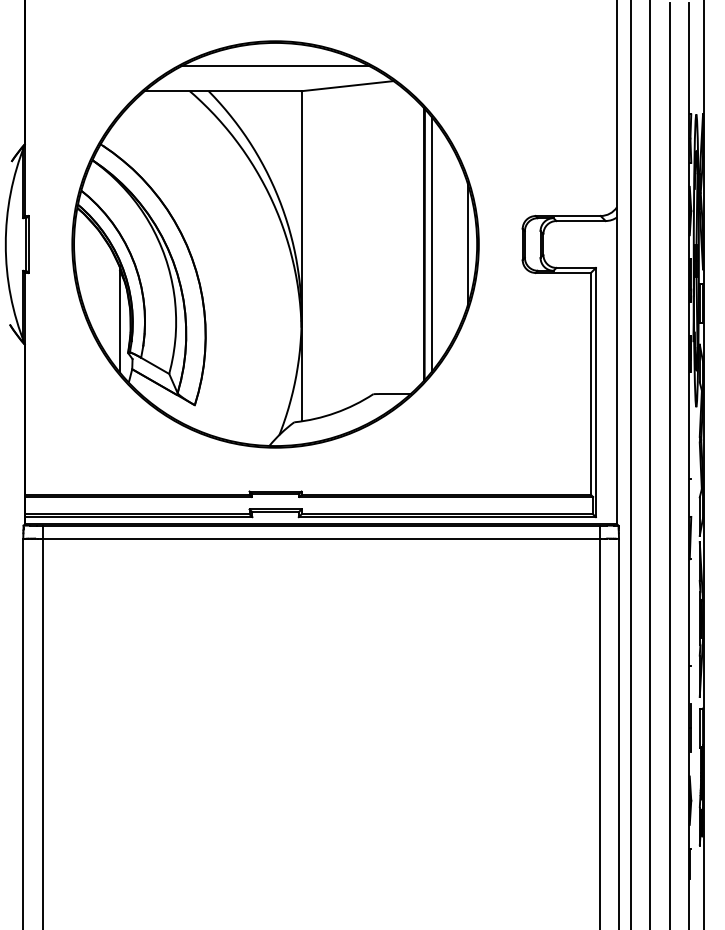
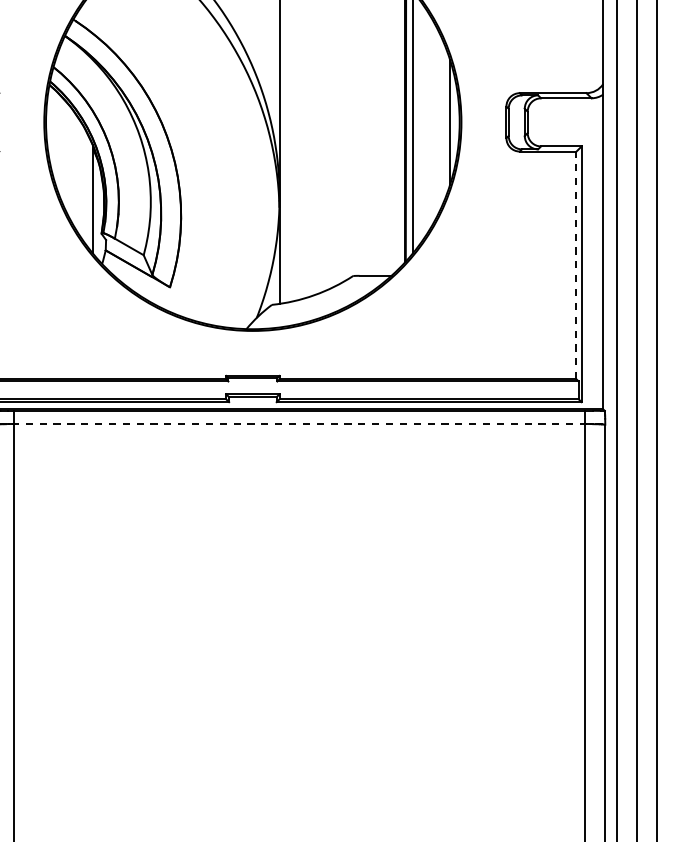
line: (590, 383) -> (576, 265), solid -> dashed
line: (320, 538) -> (298, 424), solid -> dashed

